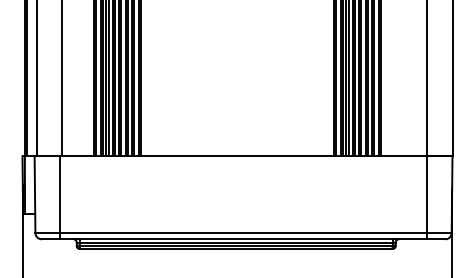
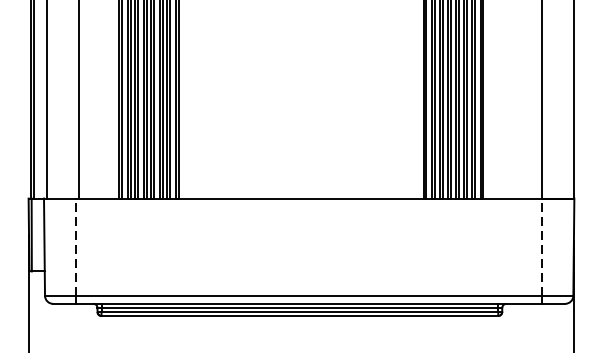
line: (60, 194) -> (76, 246), solid -> dashed
line: (426, 194) -> (541, 246), solid -> dashed

